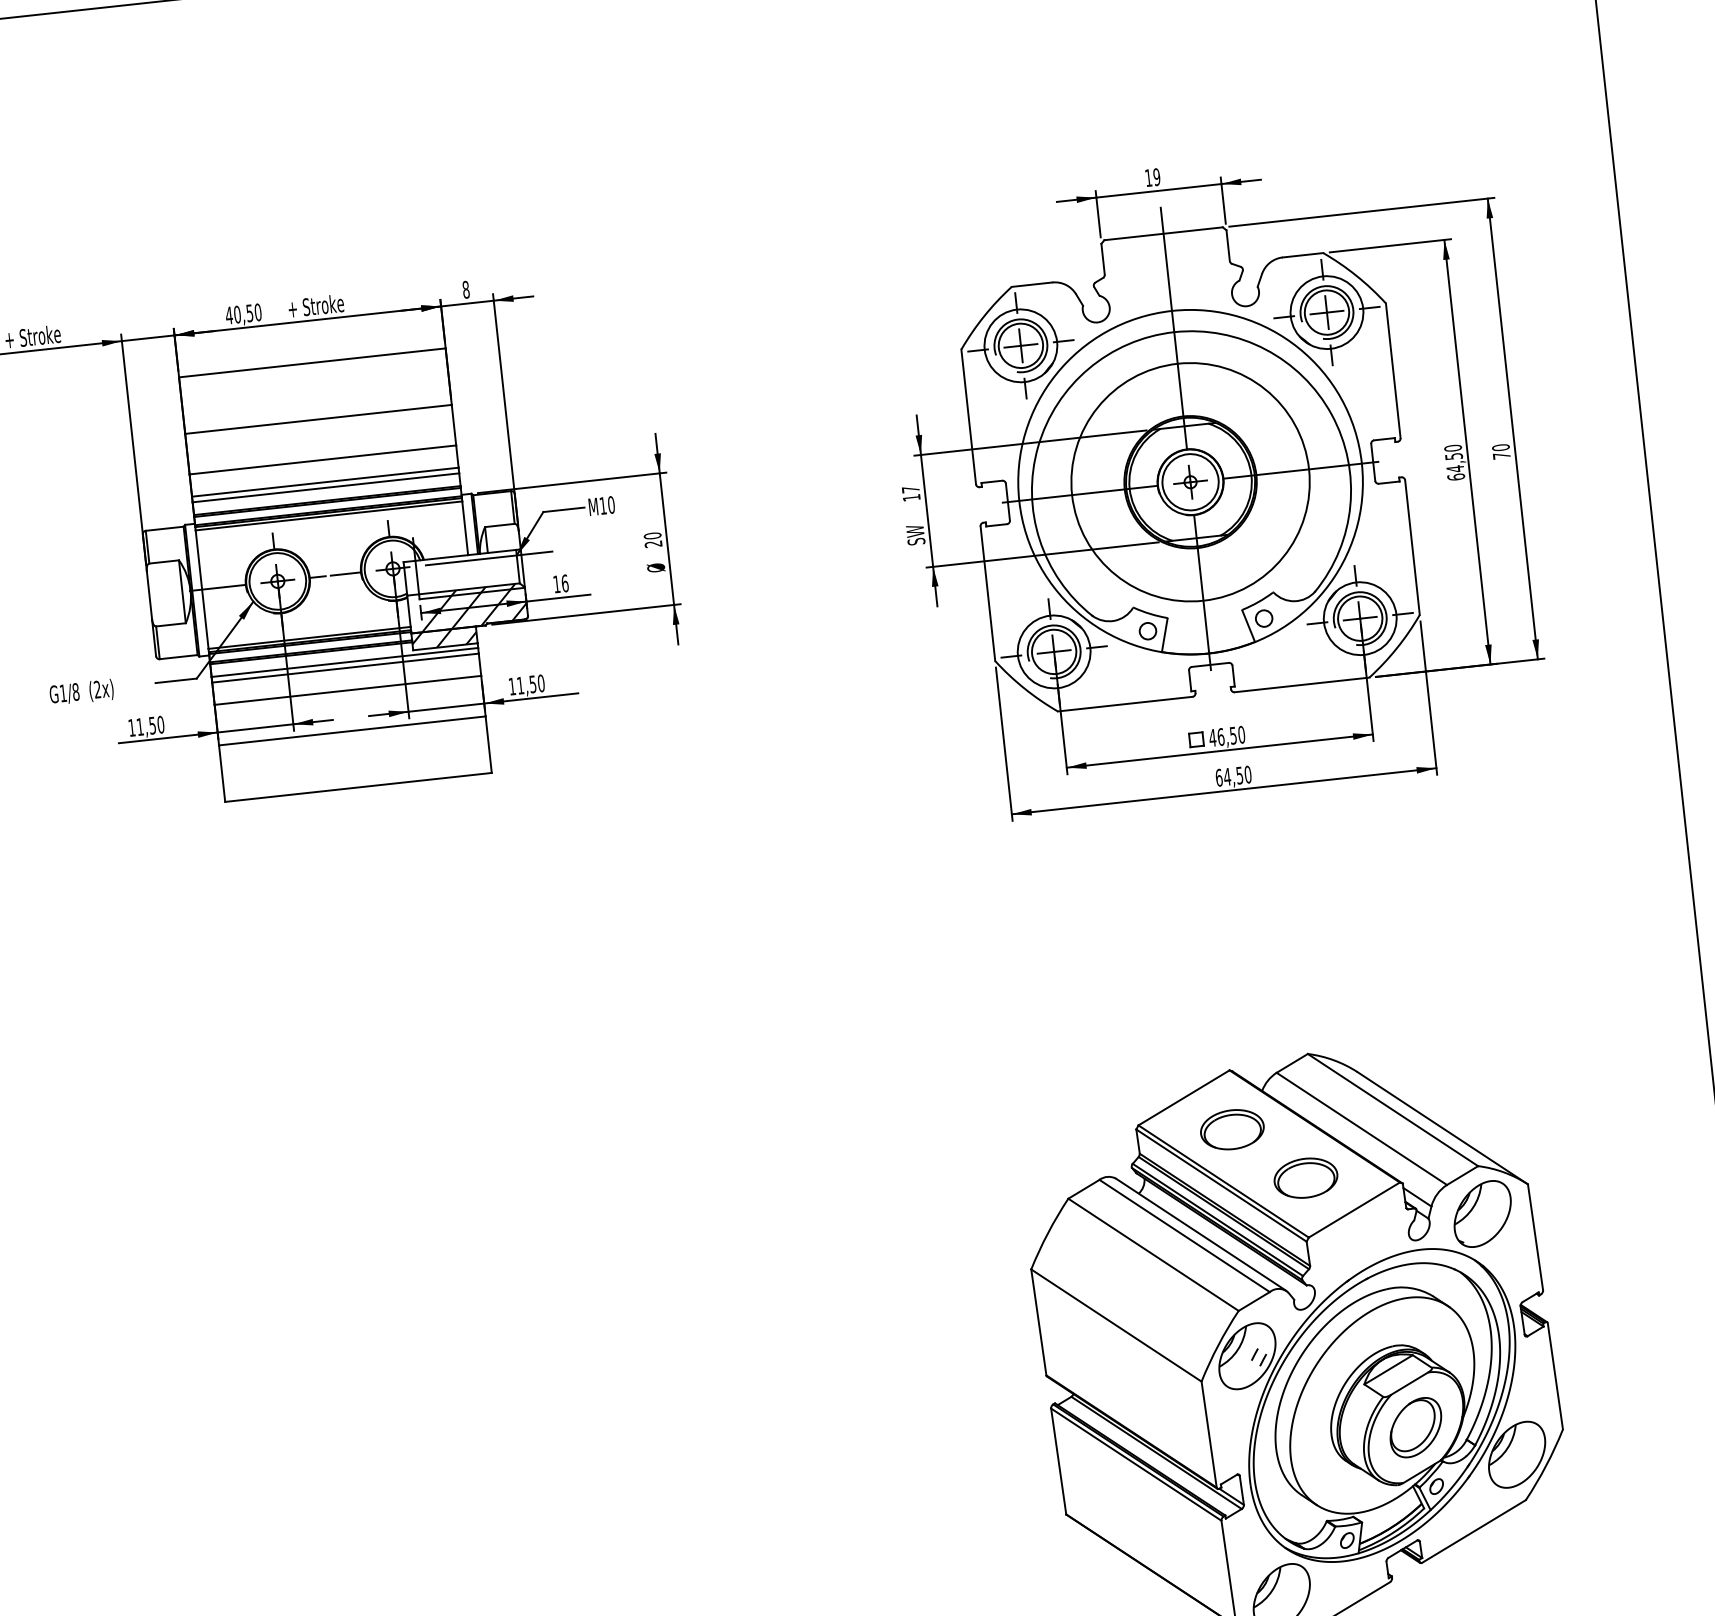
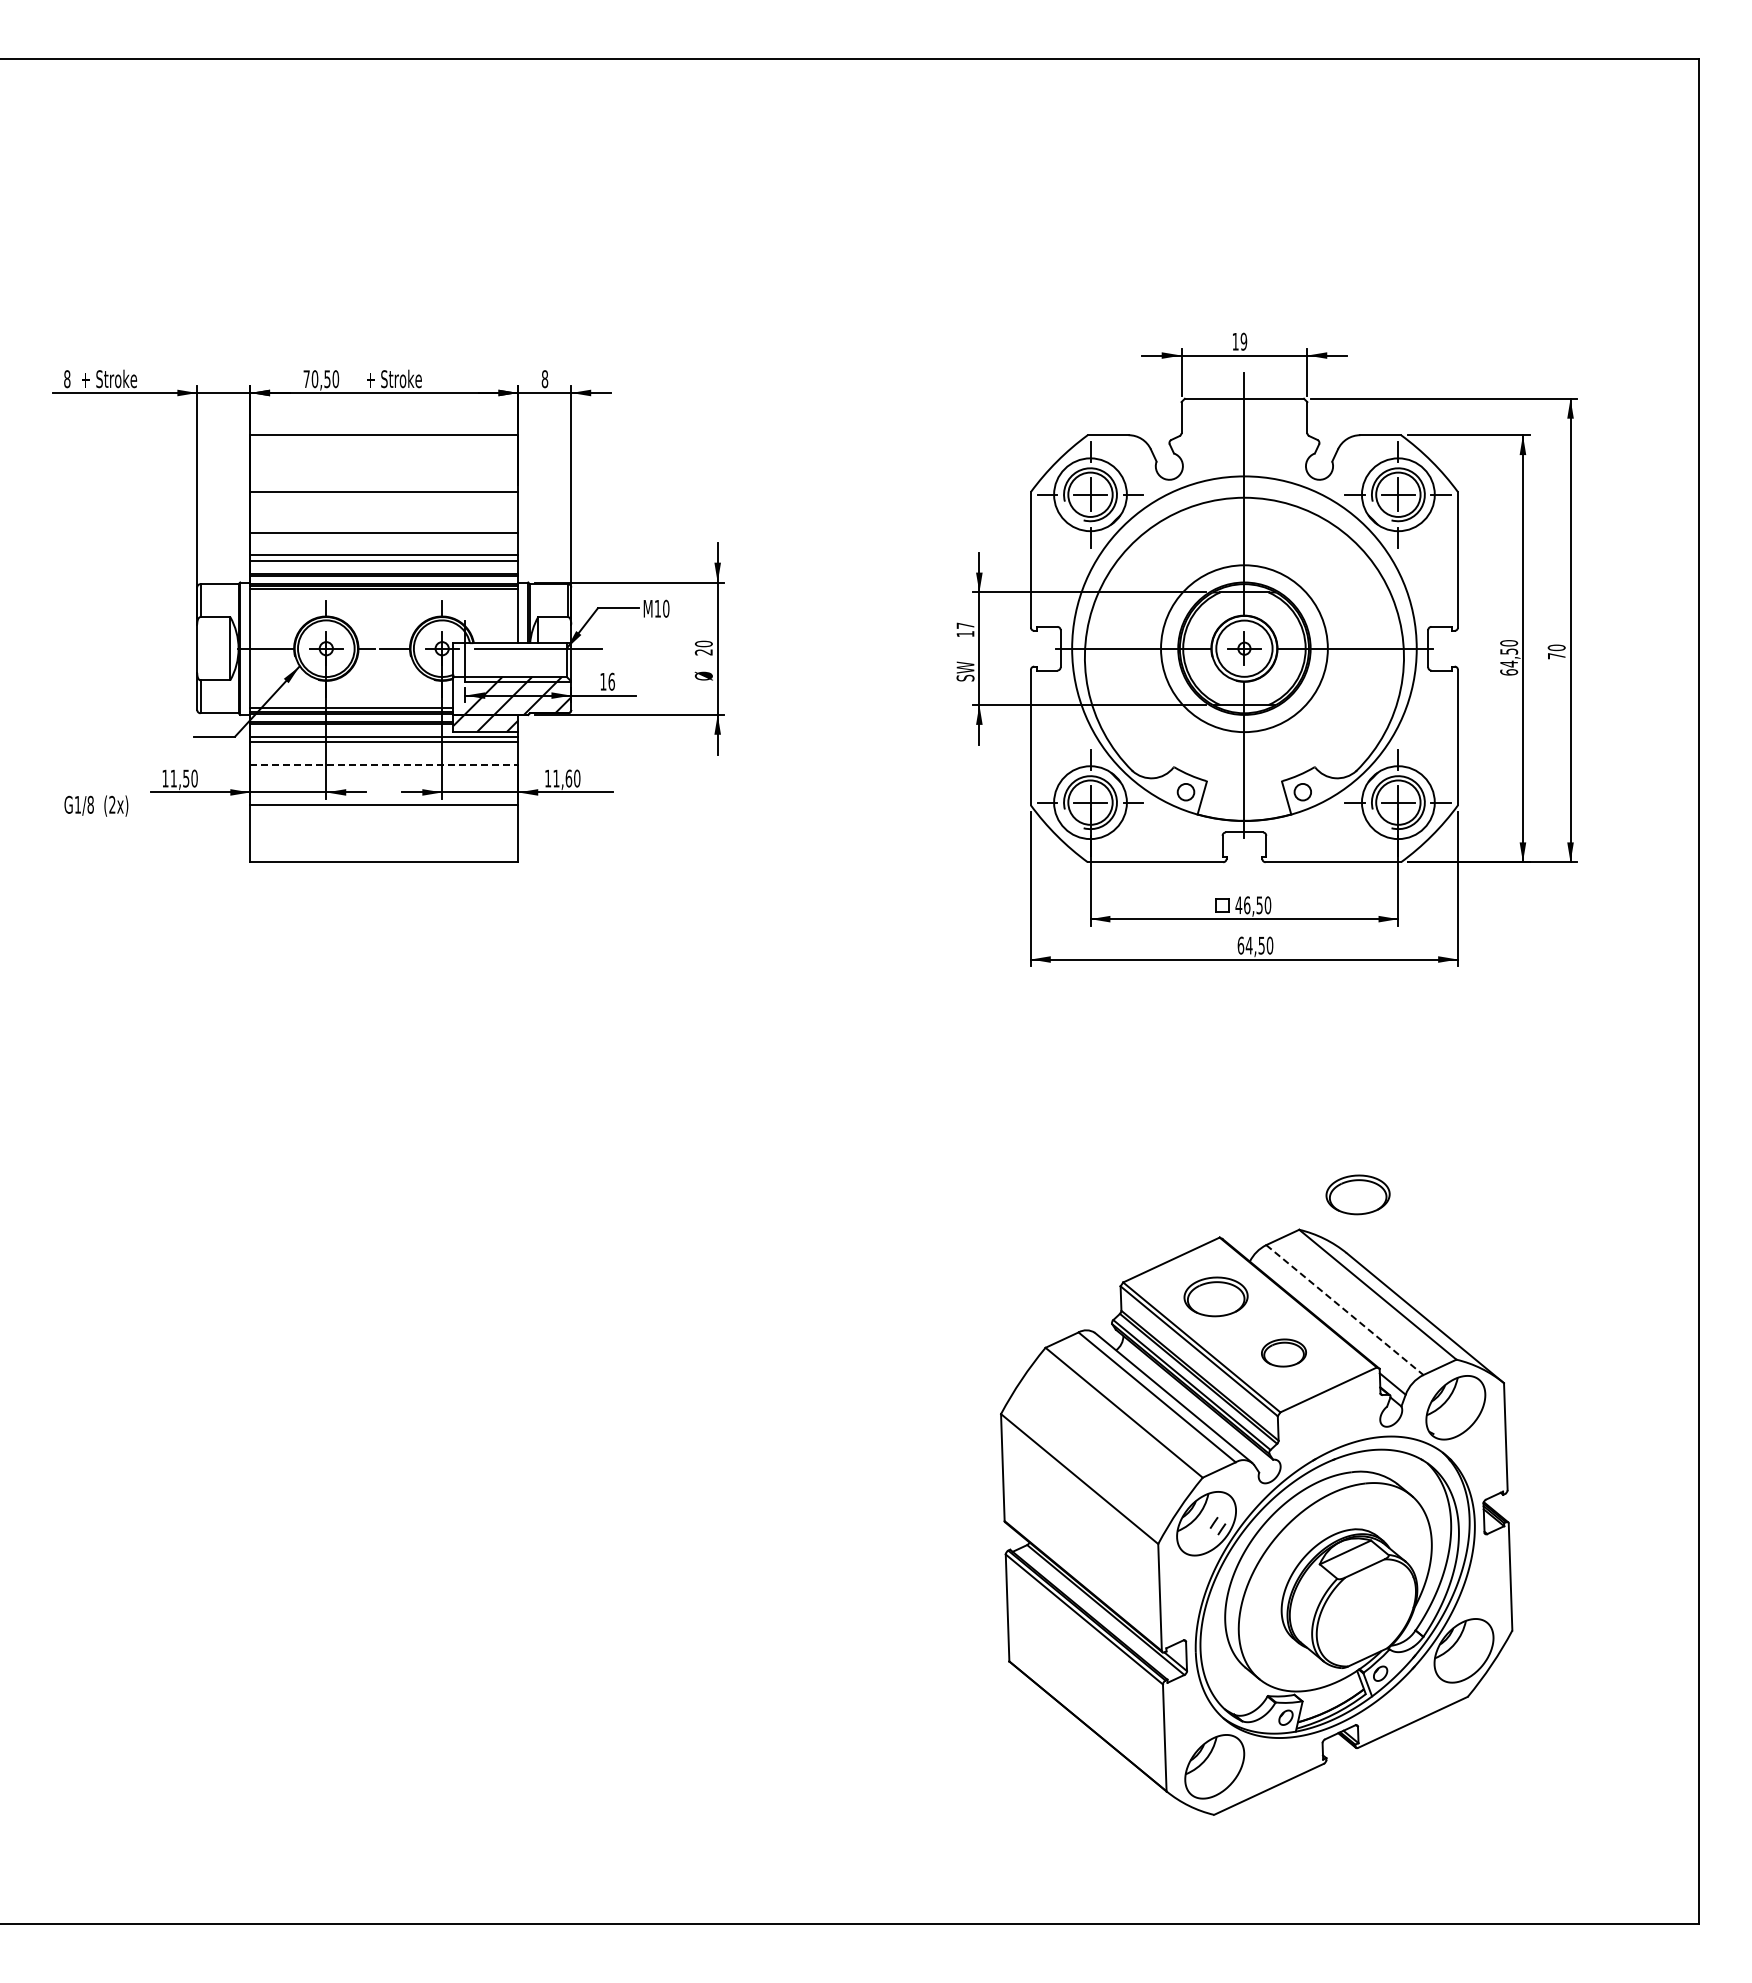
text: (228, 314) -> (306, 378), 40,50 -> 70,50
circle: (1190, 482) -> (1244, 648), size x0.7
text: (532, 684) -> (568, 778), 11,50 -> 11,60
line: (348, 690) -> (384, 764), solid -> dashed
text: (81, 692) -> (96, 805), moved
part: (1361, 1012) -> (1357, 1194), added
line: (1361, 1129) -> (1344, 1310), solid -> dashed
part: (1305, 1177) -> (1283, 1352), size x0.7
part: (1415, 1427) -> (1365, 1612), removed

